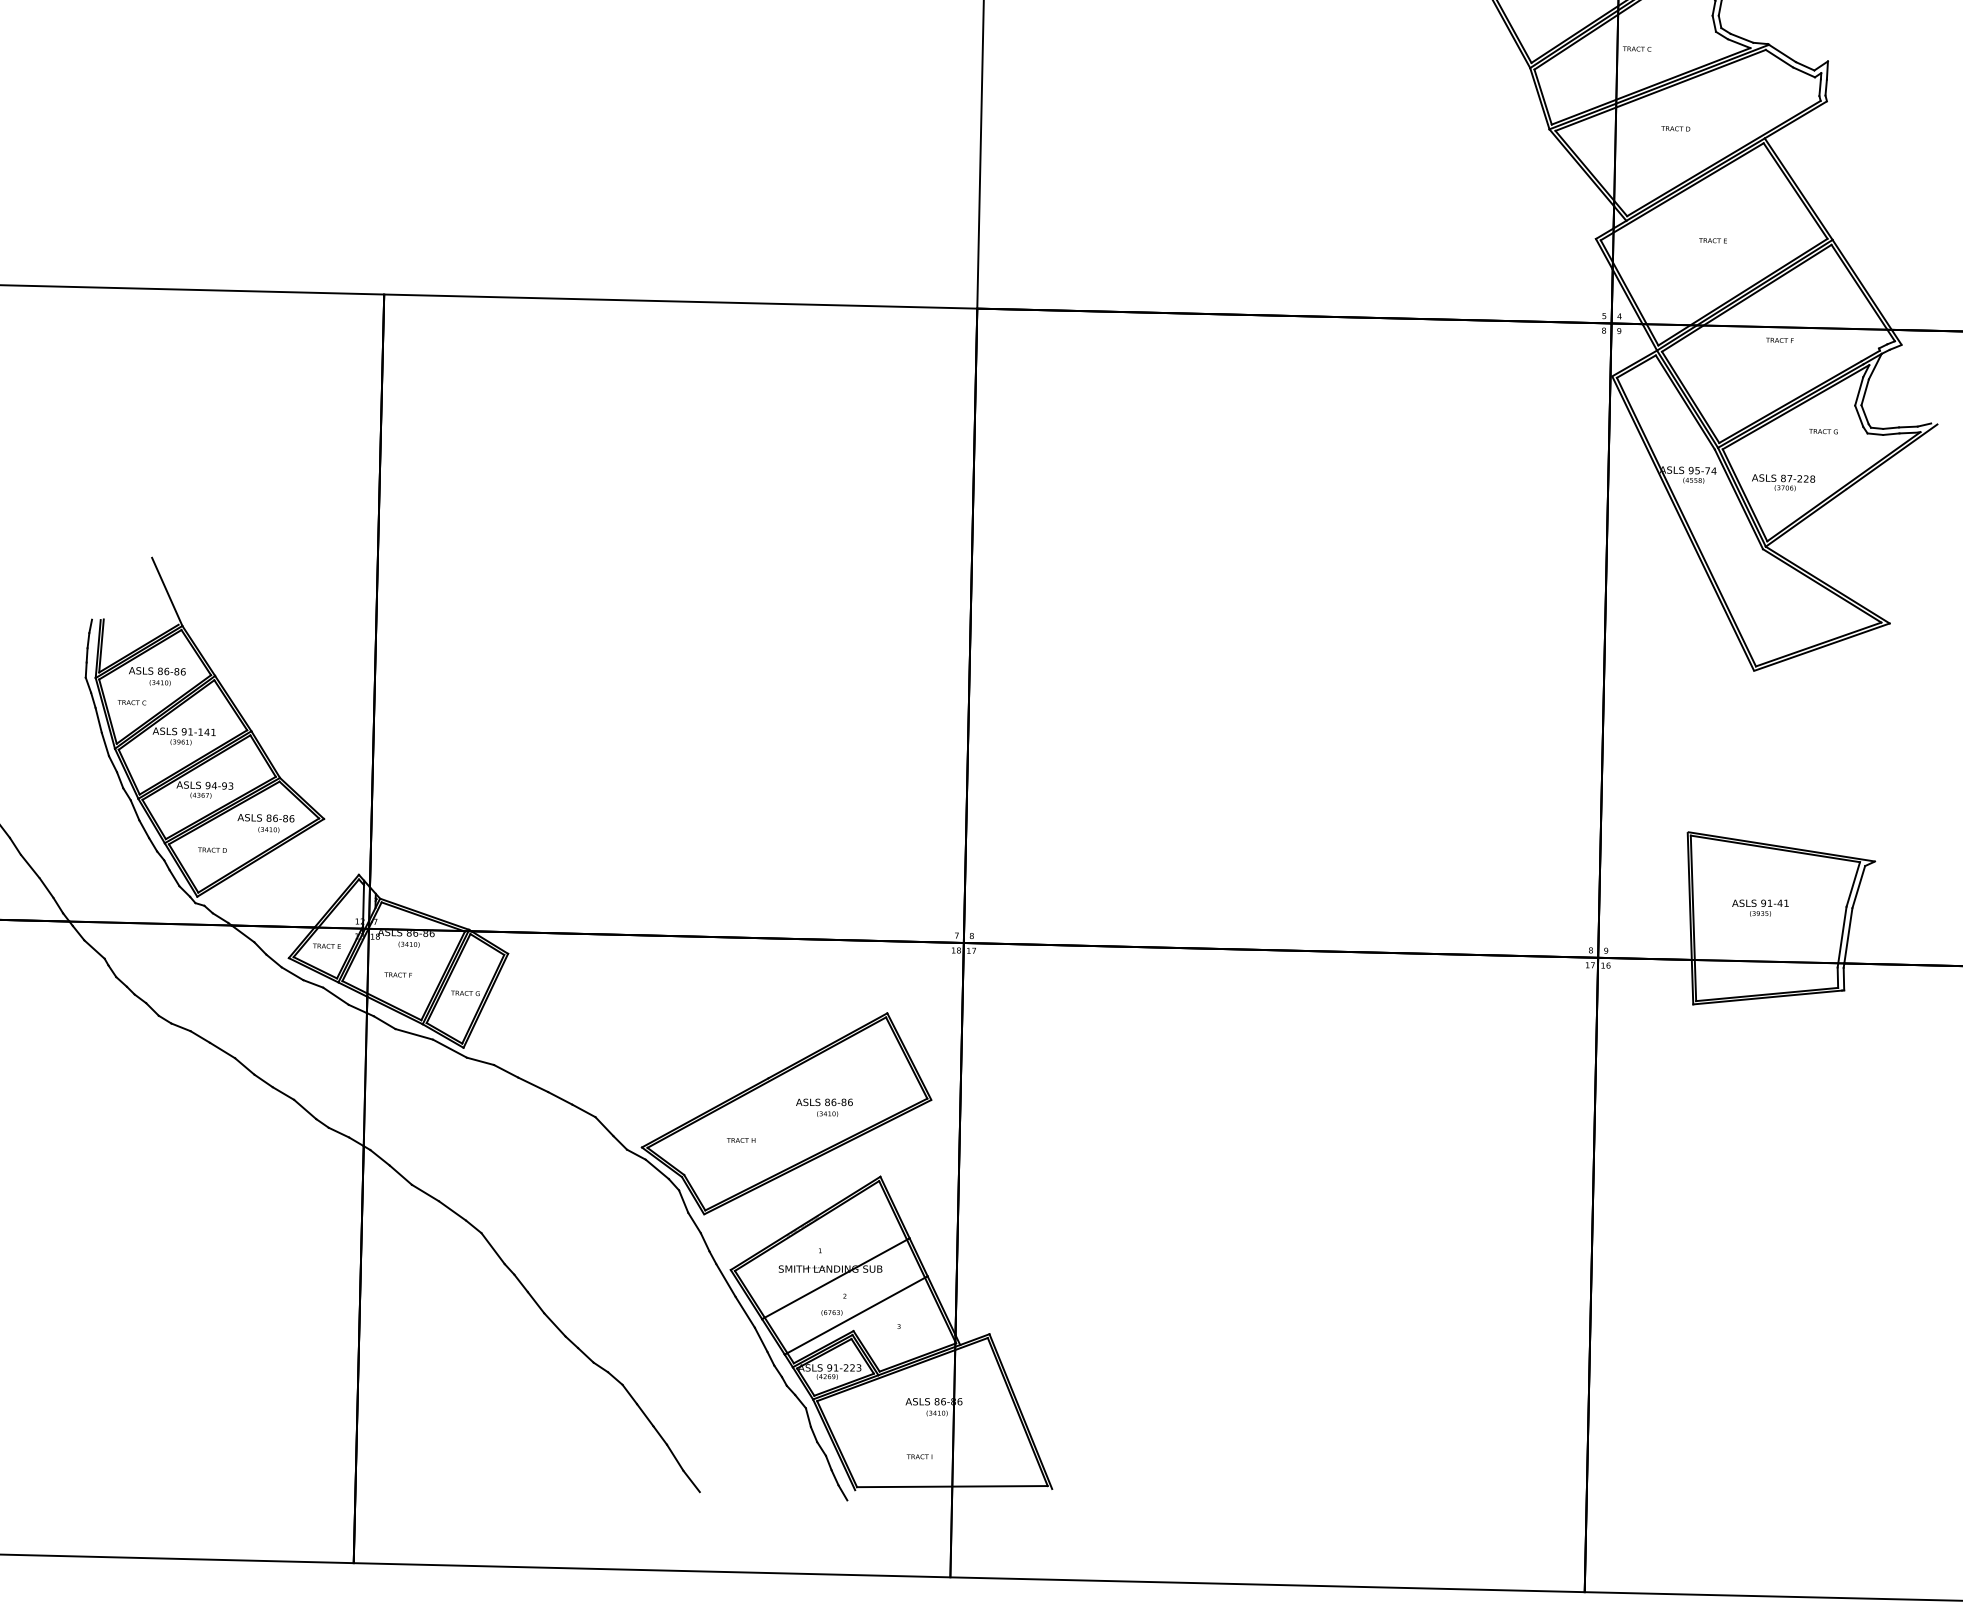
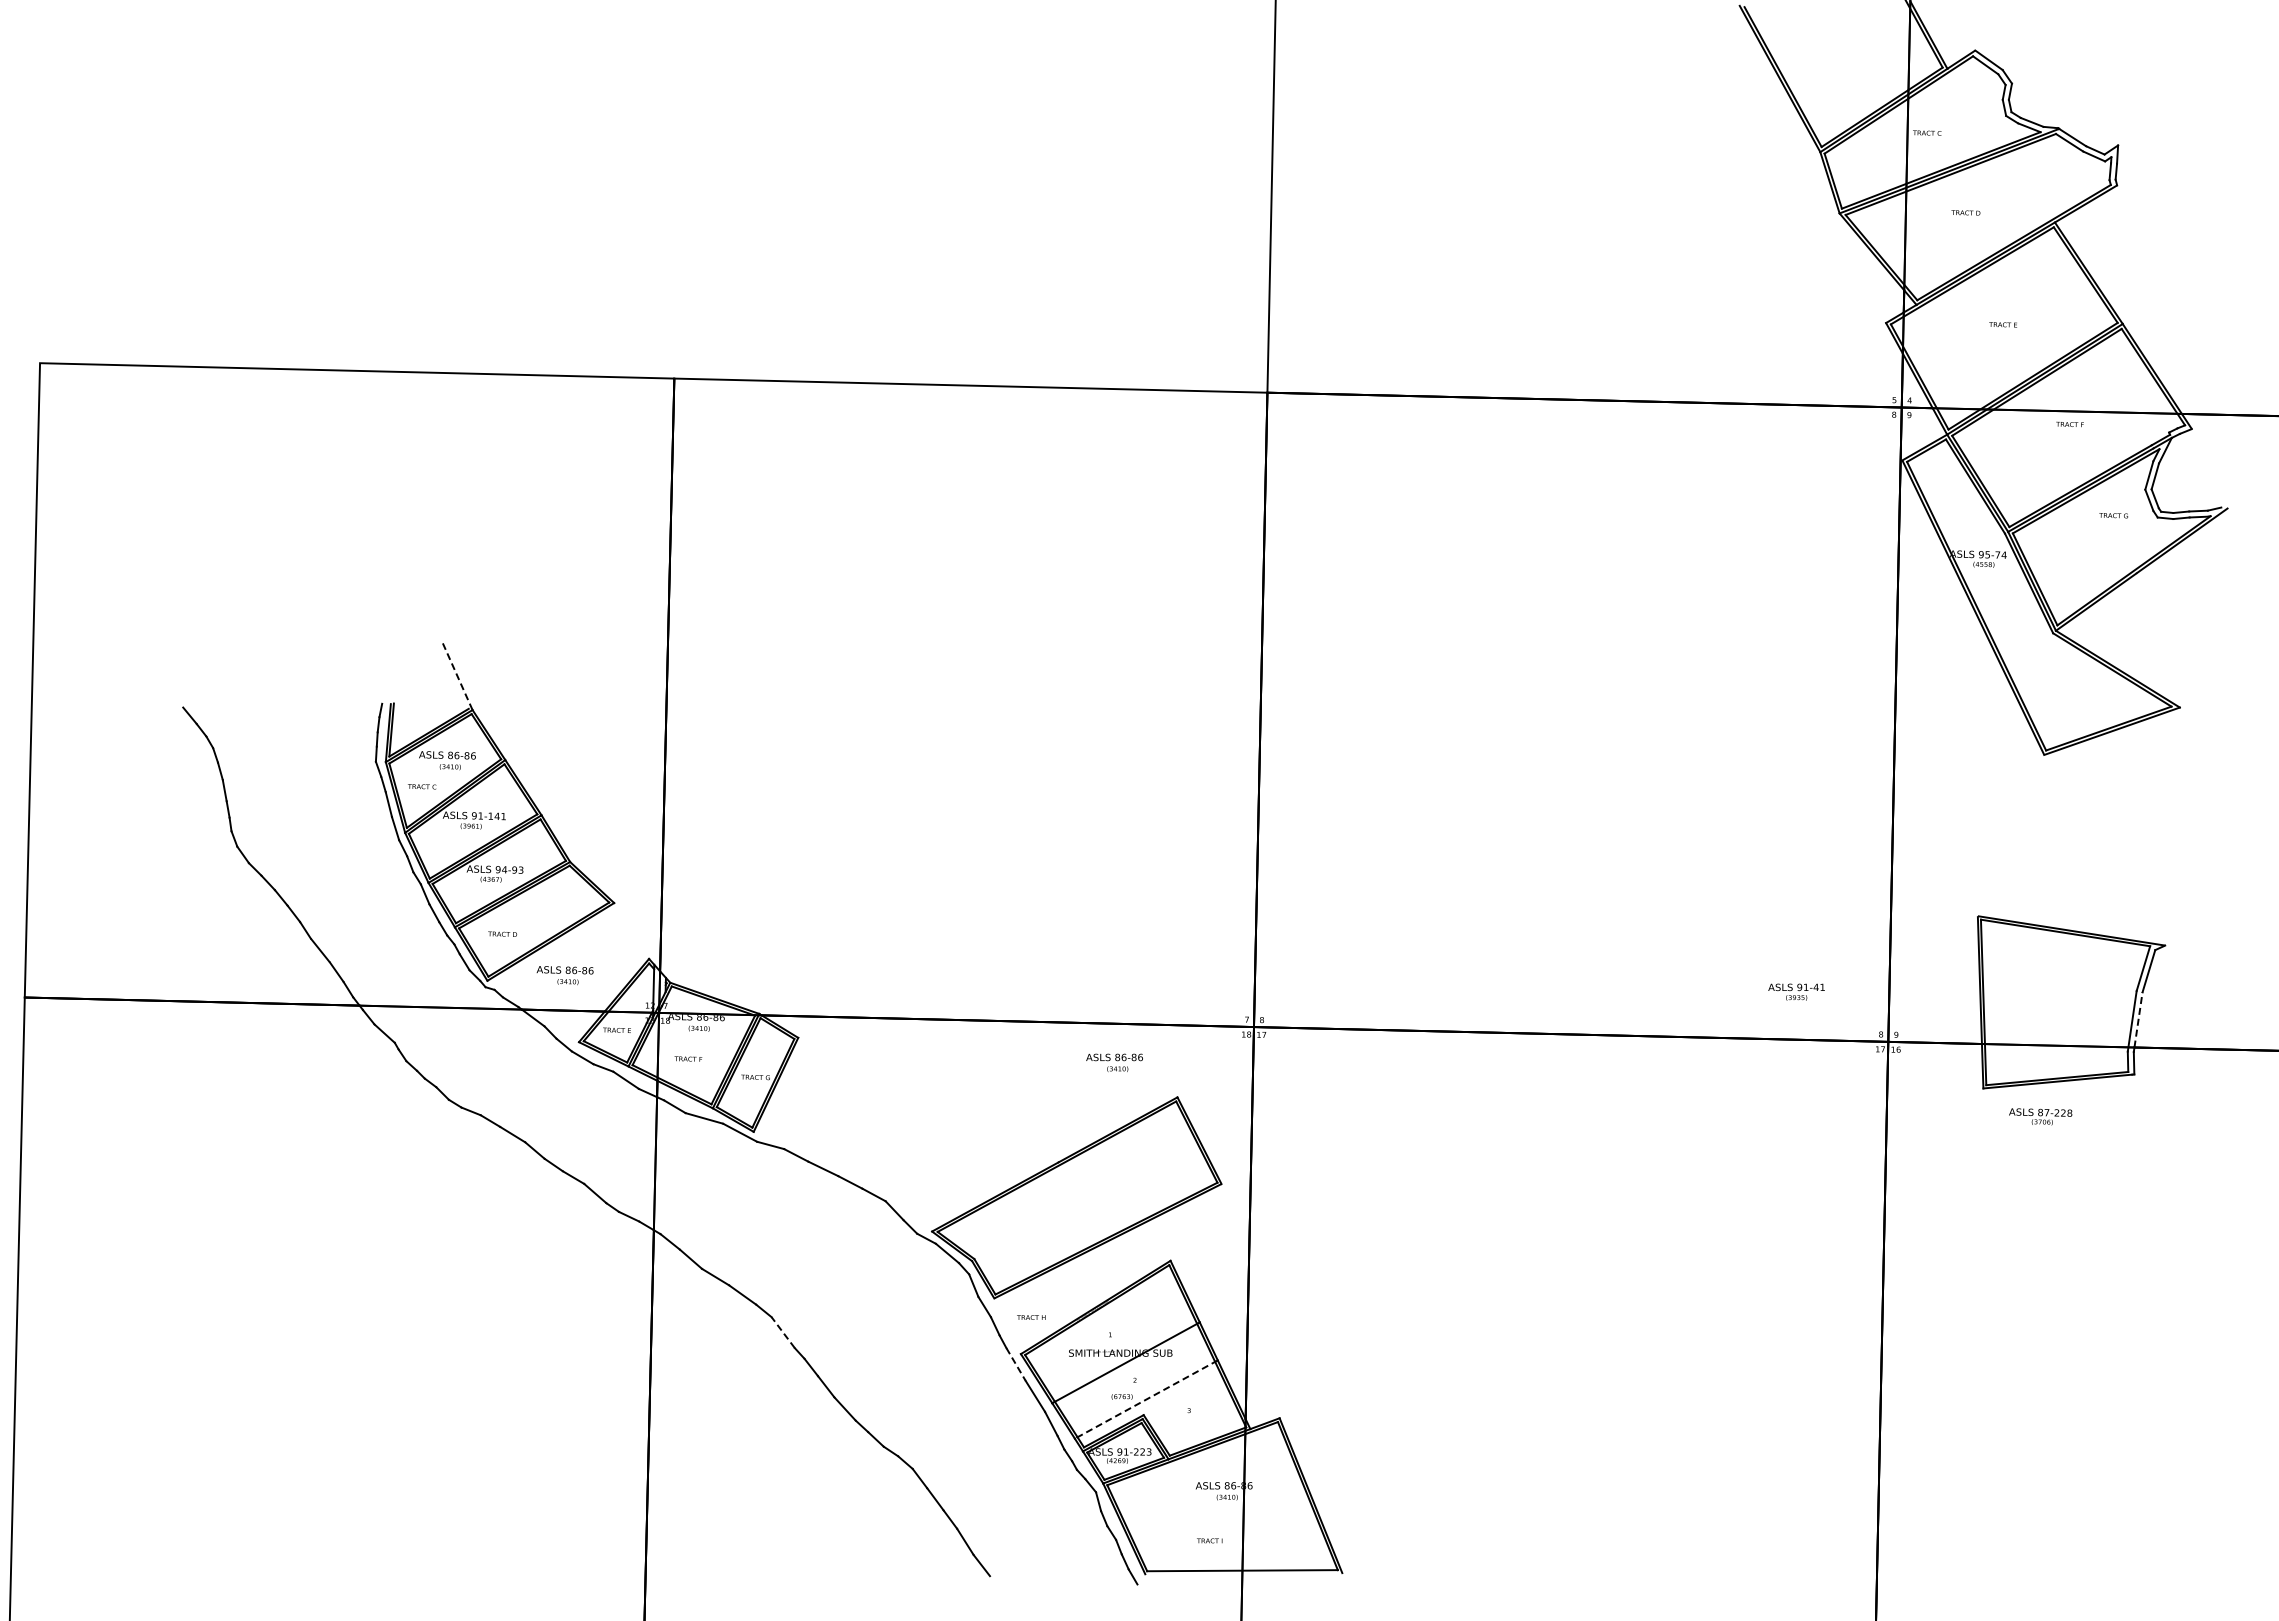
text: (1783, 482) -> (2040, 1116), moved
line: (167, 591) -> (457, 675), solid -> dashed
text: (265, 823) -> (564, 975), moved
text: (1760, 907) -> (1796, 991), moved
line: (1848, 935) -> (2138, 1019), solid -> dashed
text: (824, 1107) -> (1114, 1062), moved
text: (741, 1140) -> (1031, 1317), moved
line: (492, 1248) -> (782, 1332), solid -> dashed
line: (726, 1280) -> (1016, 1364), solid -> dashed
line: (855, 1315) -> (1145, 1399), solid -> dashed

